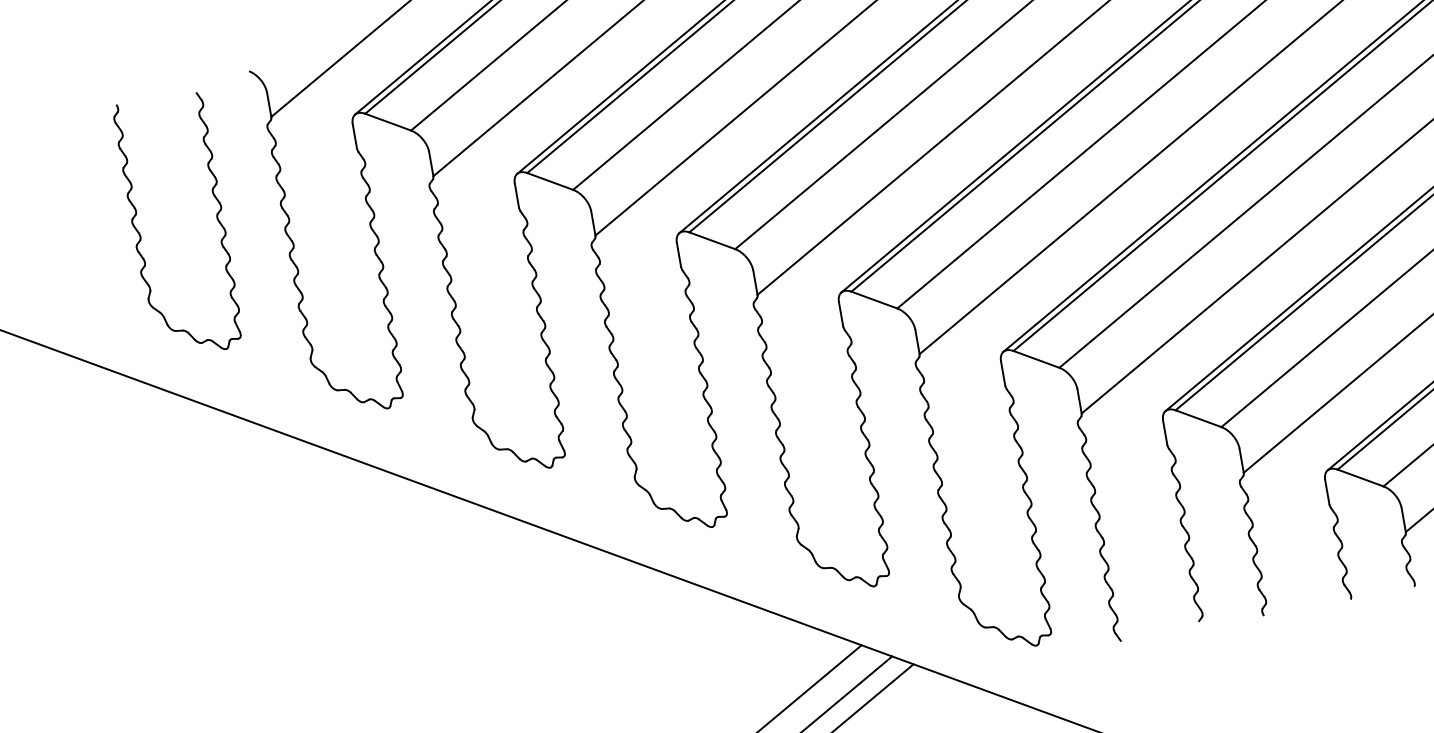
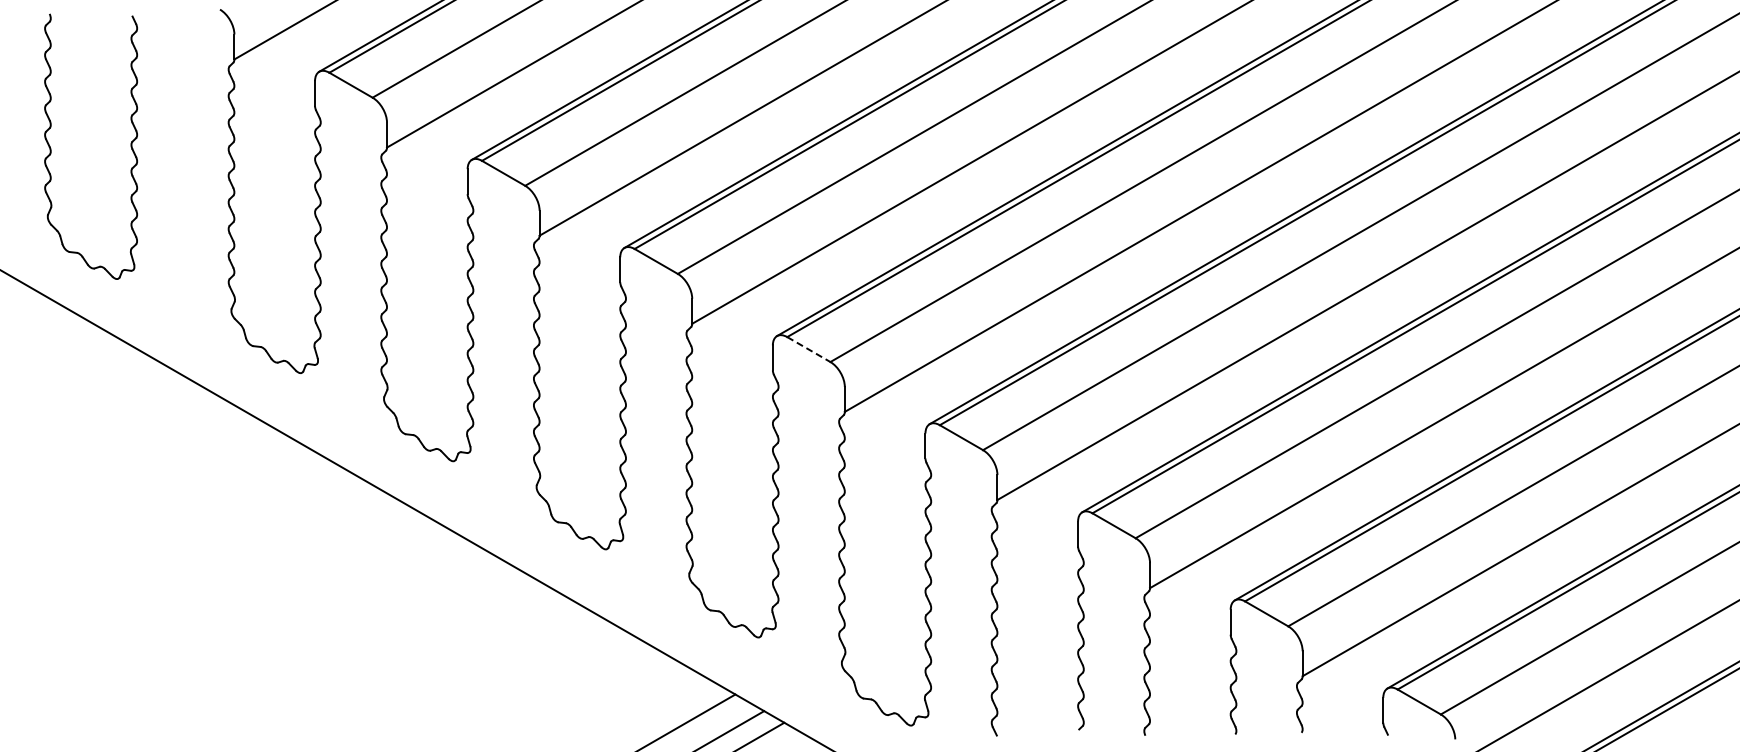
part: (140, 234) -> (51, 148), moved
line: (874, 300) -> (808, 349), solid -> dashed

